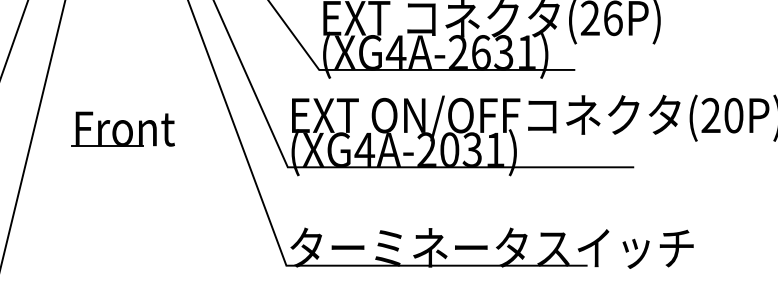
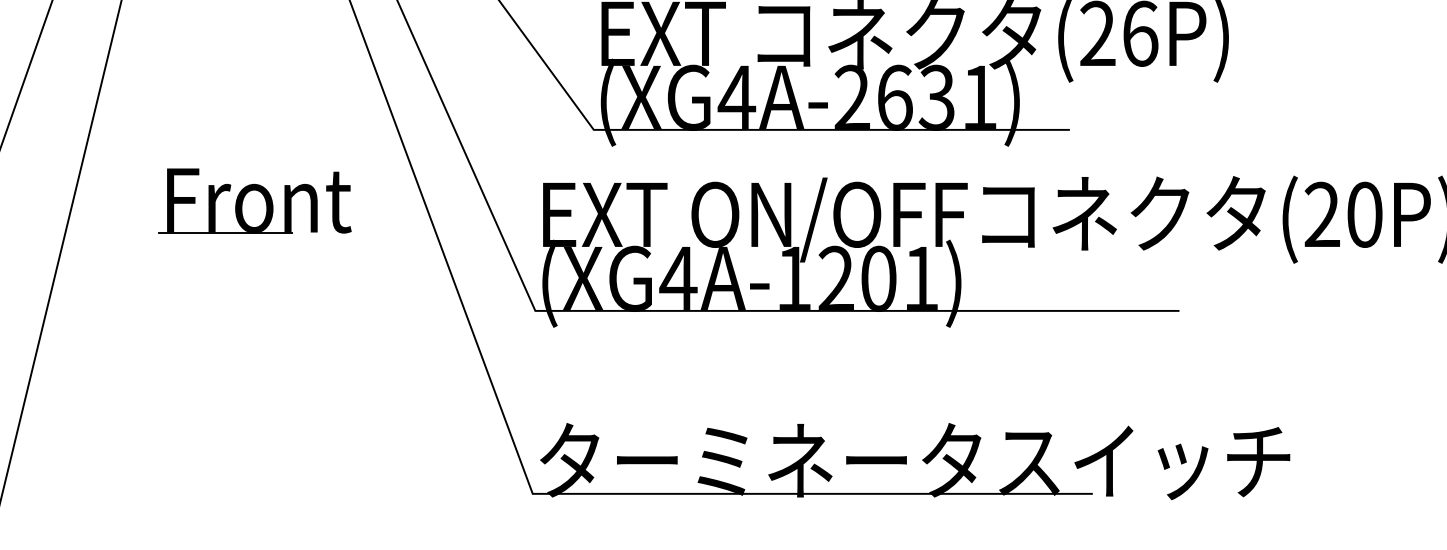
part: (122, 128) -> (253, 199), moved
text: (449, 149) -> (836, 277), (XG4A-2031) -> (XG4A-1201)

